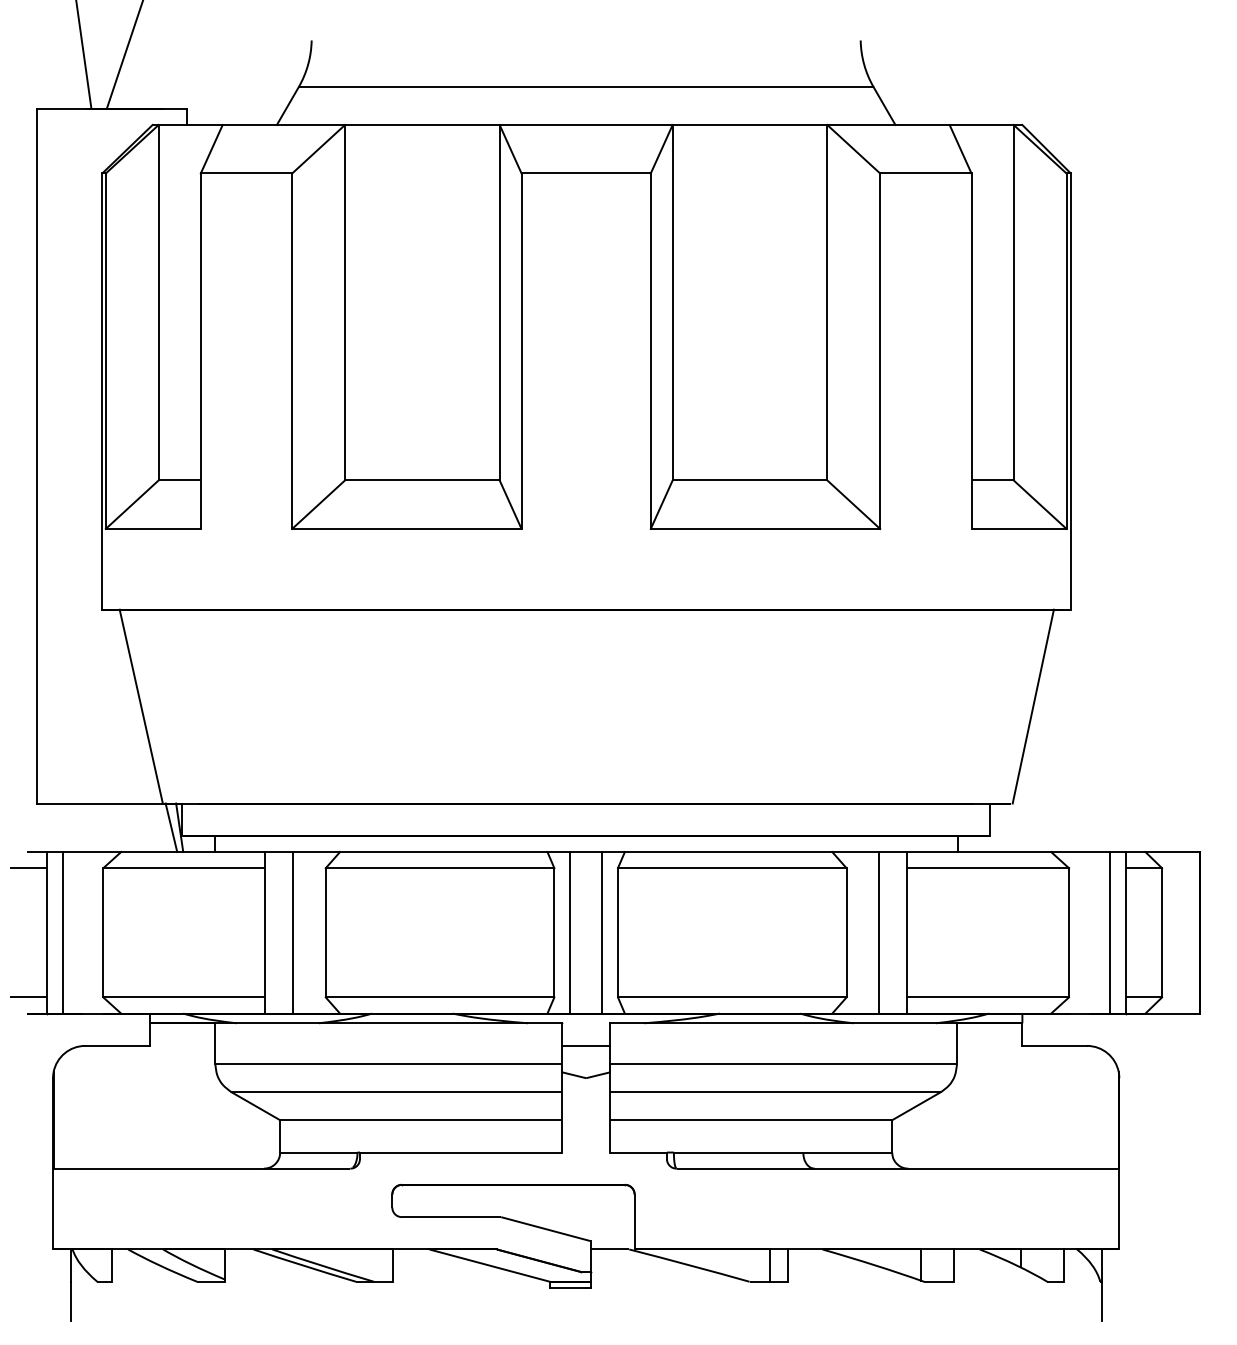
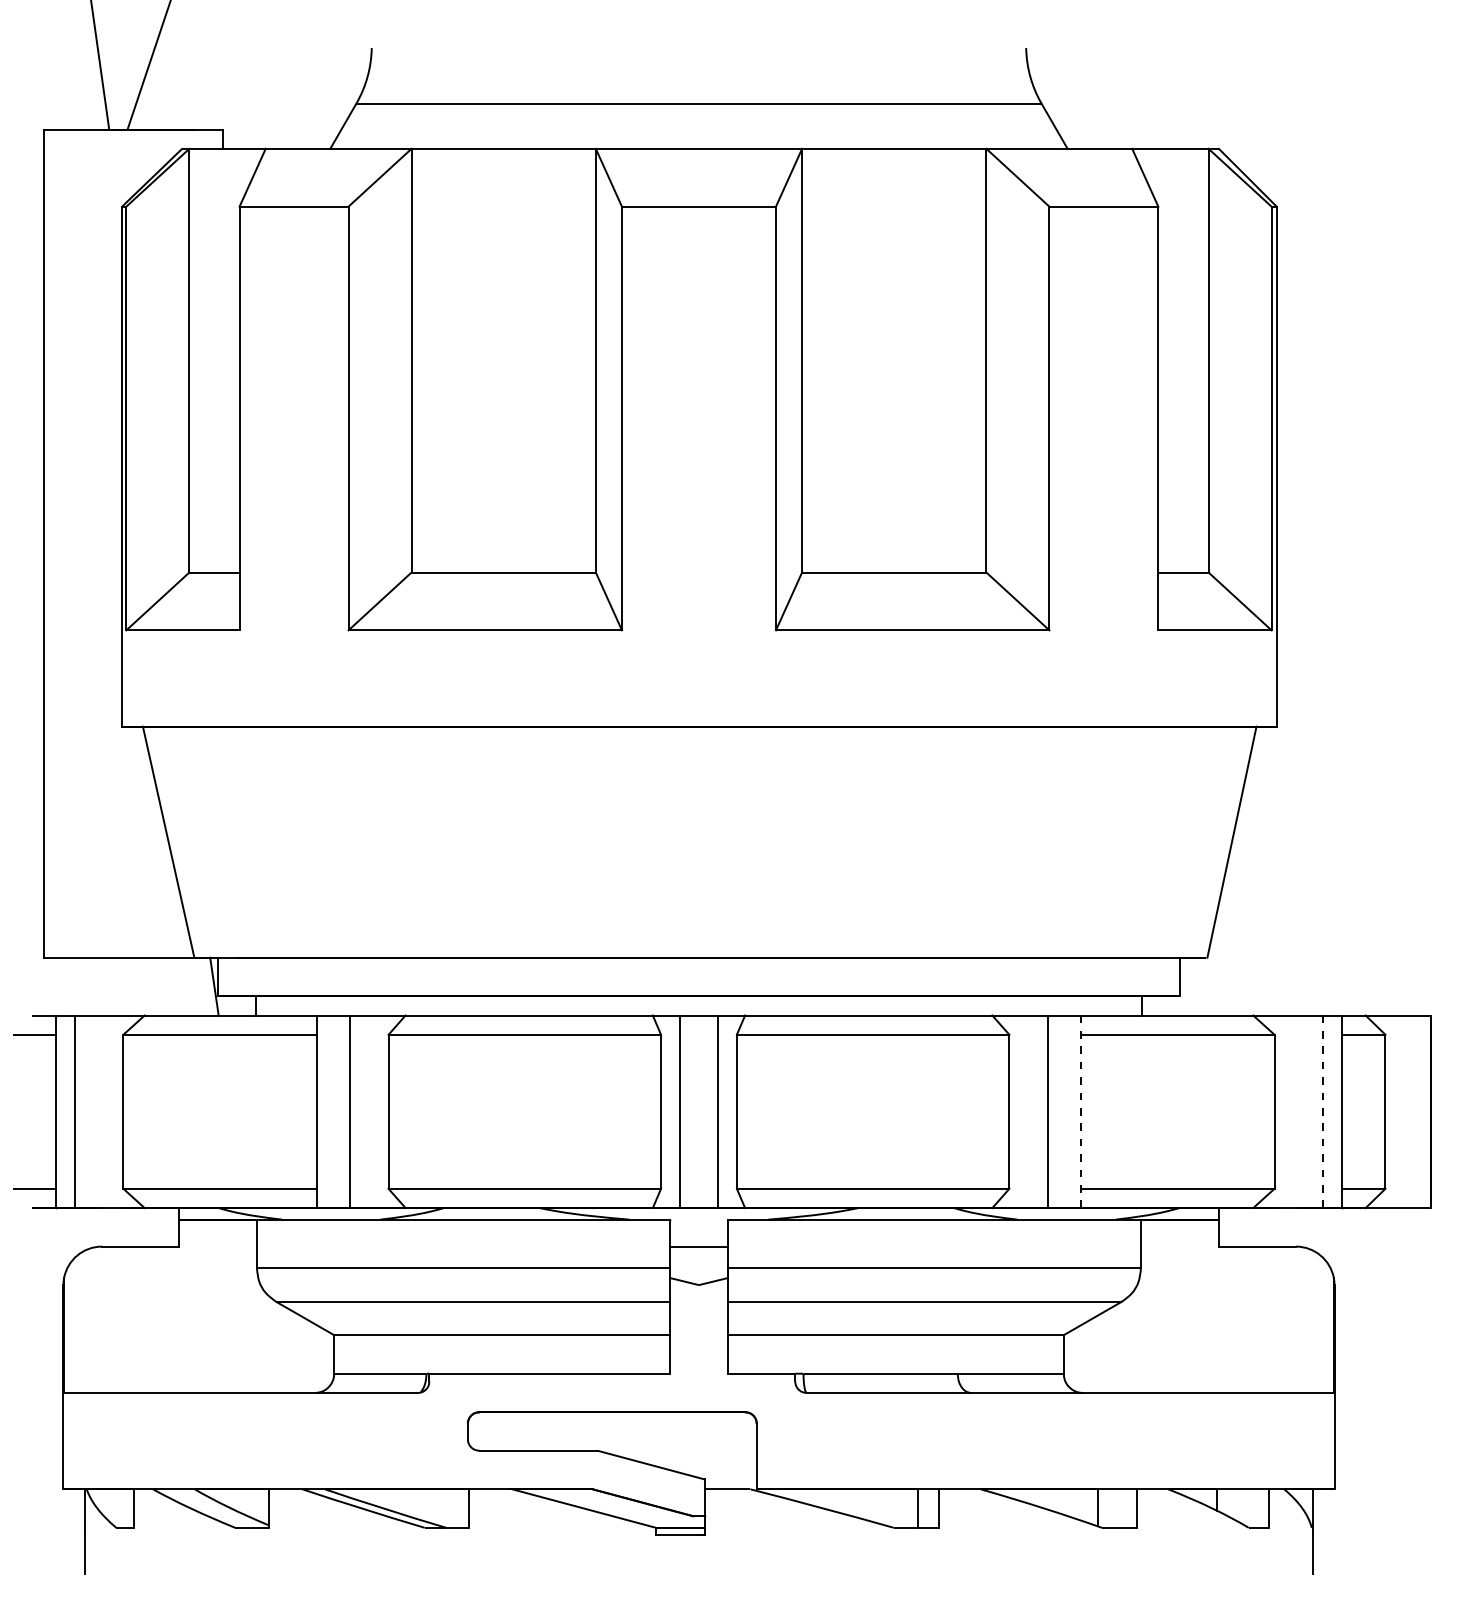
line: (171, 827) -> (204, 986), removed
line: (1109, 932) -> (1322, 1111), solid -> dashed
line: (907, 933) -> (1081, 1112), solid -> dashed

